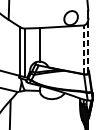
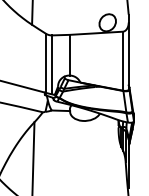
line: (88, 45) -> (128, 55), dashed -> solid
line: (83, 49) -> (122, 60), dashed -> solid

